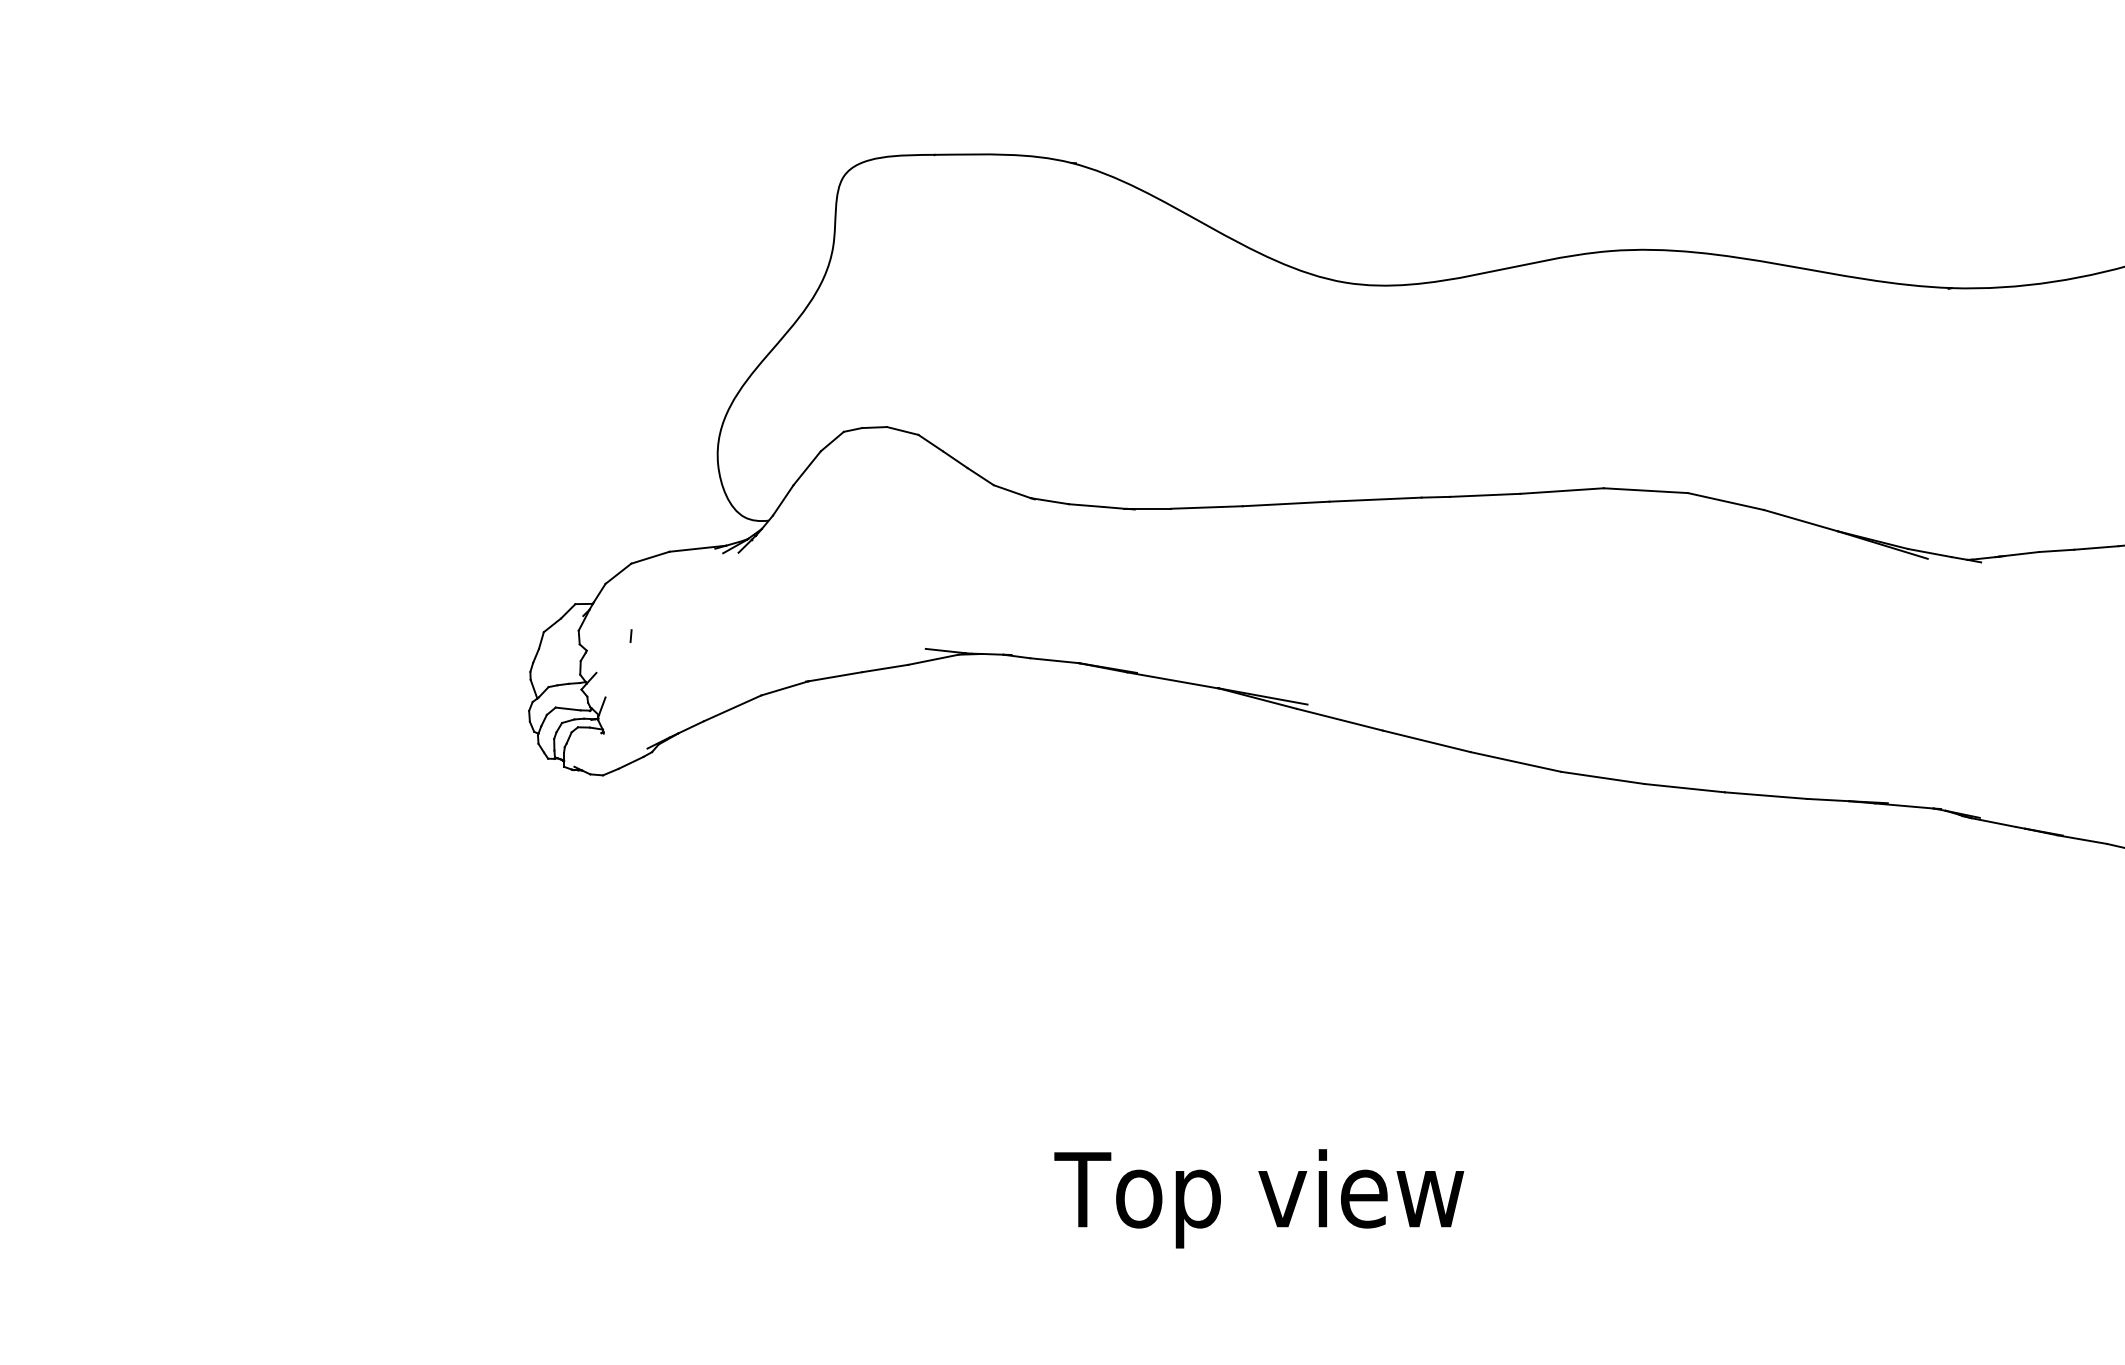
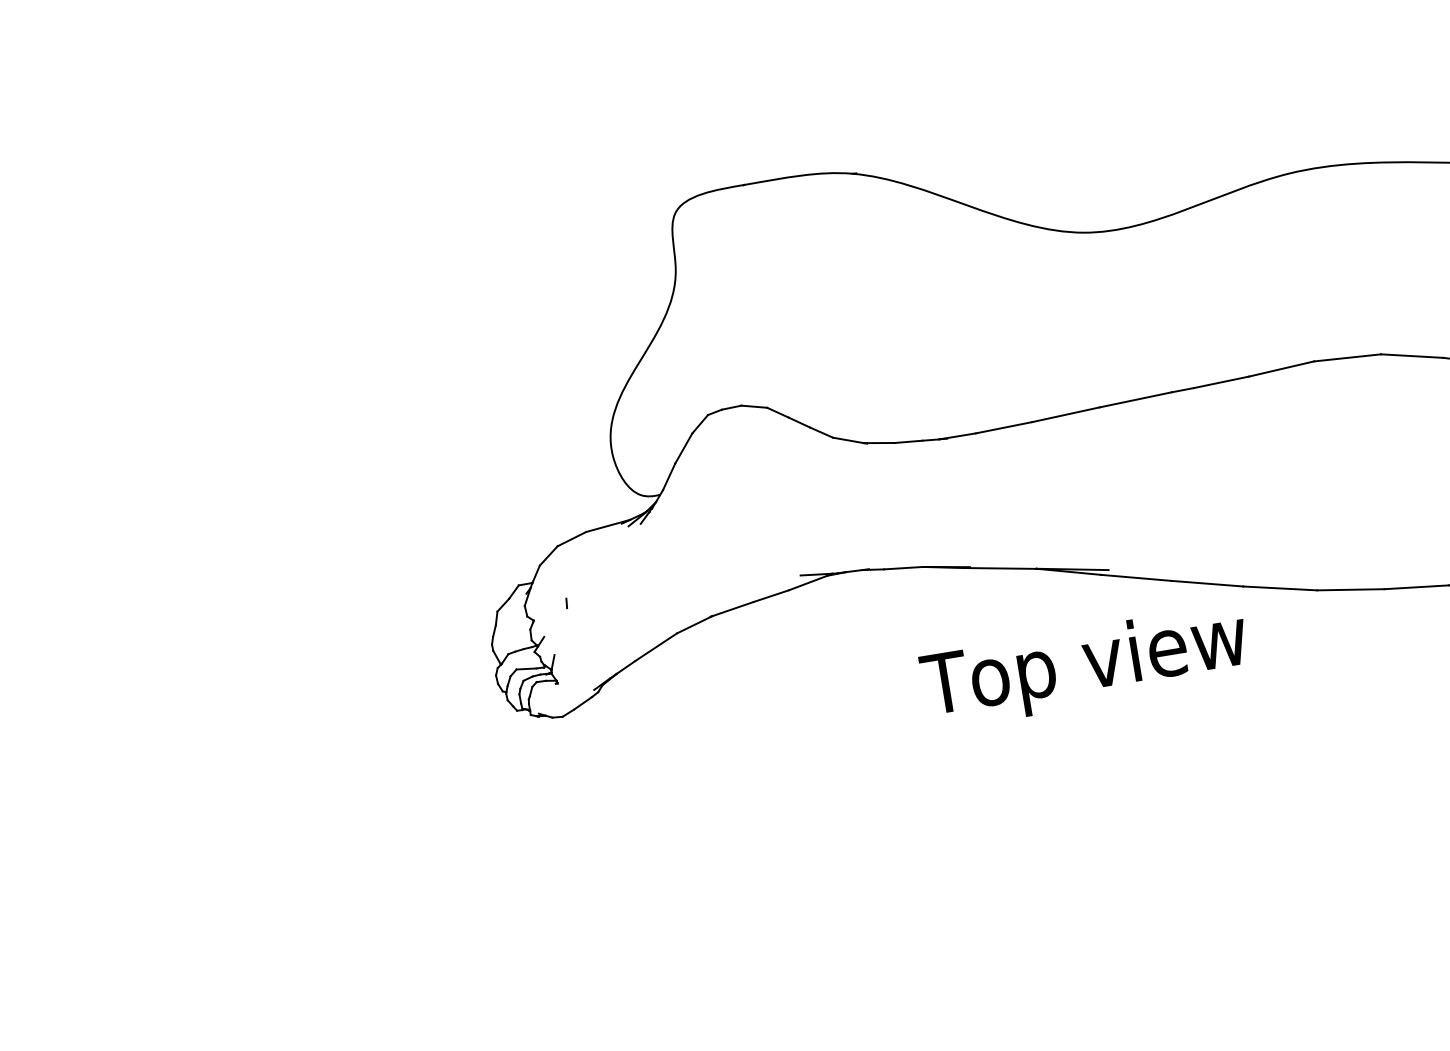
text: (1259, 1198) -> (1085, 666), moved

